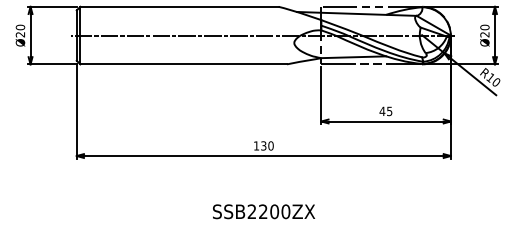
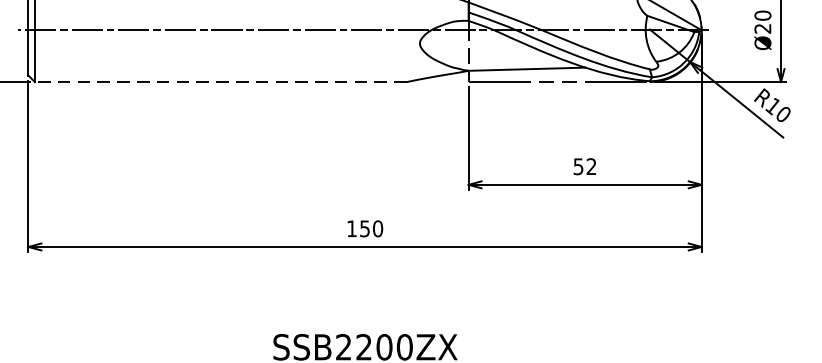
line: (183, 64) -> (220, 82), solid -> dashed
text: (385, 111) -> (584, 166), 45 -> 52
text: (263, 145) -> (364, 228), 130 -> 150

